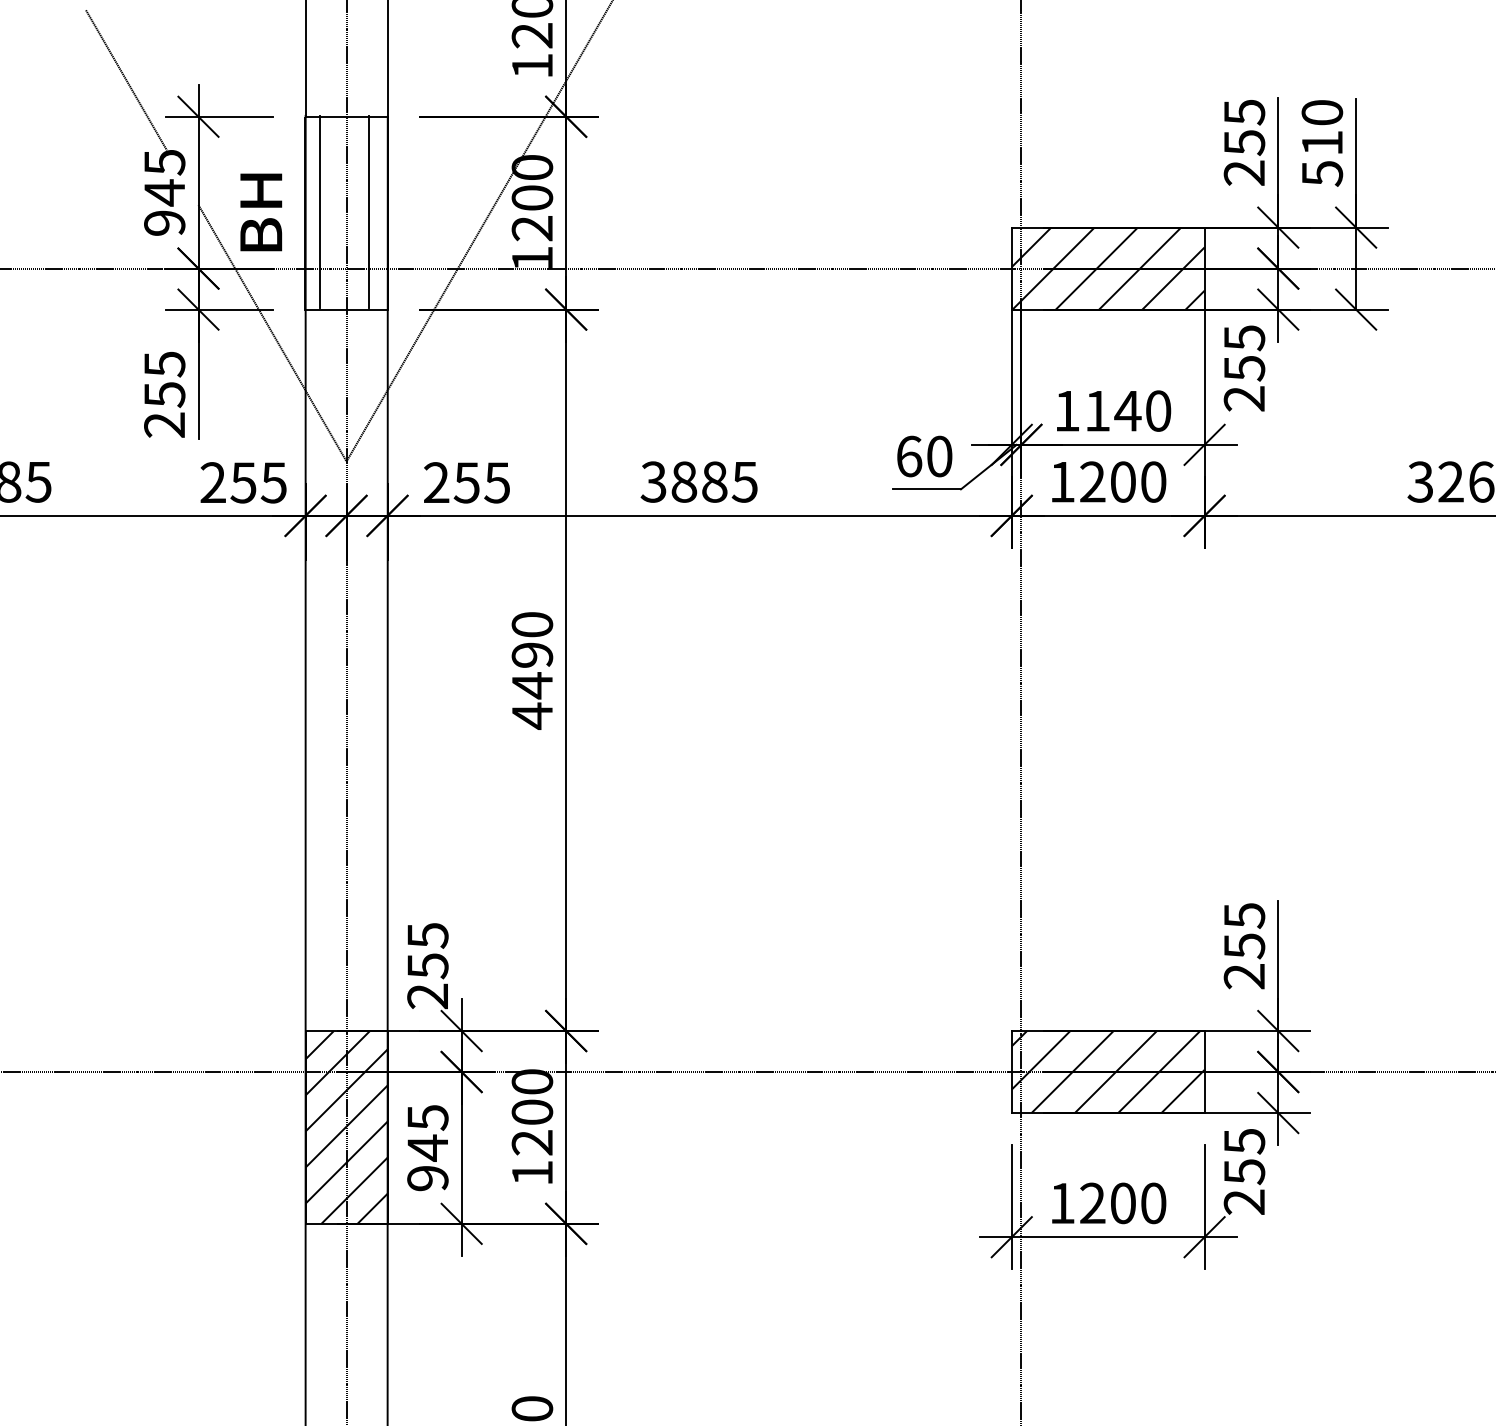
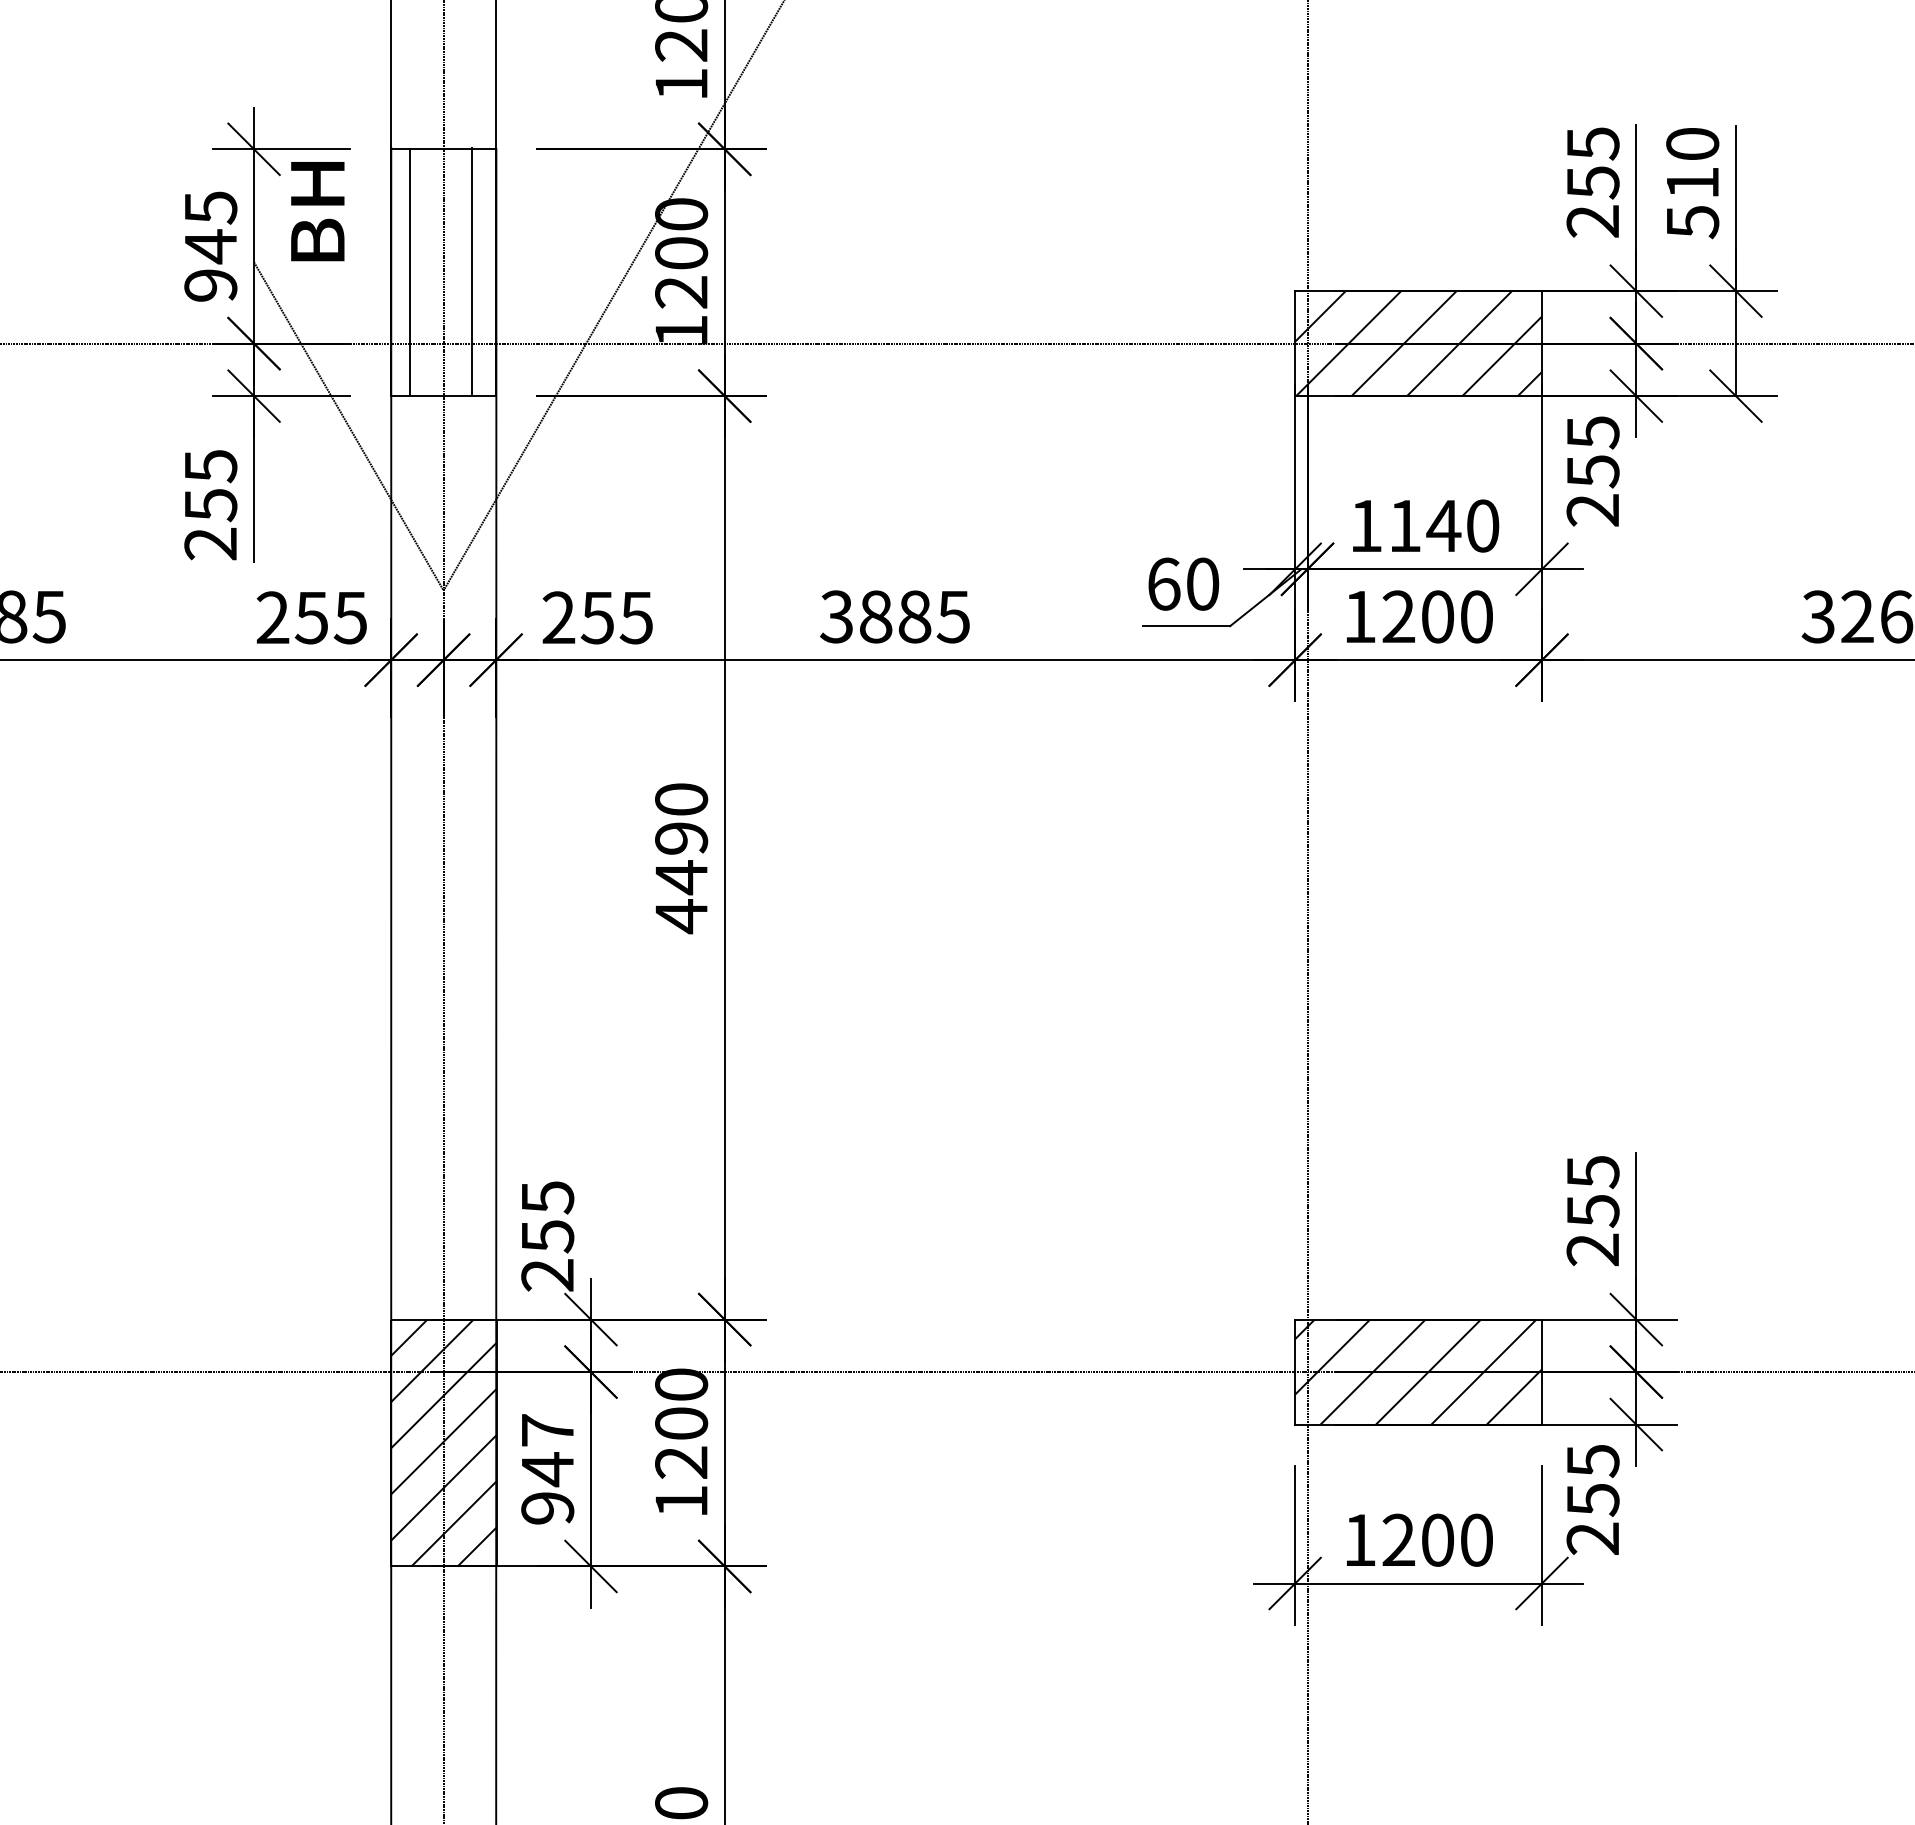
line: (126, 80) -> (161, 102), removed
text: (261, 212) -> (318, 211), moved
text: (427, 1117) -> (547, 1430), 945 -> 947

